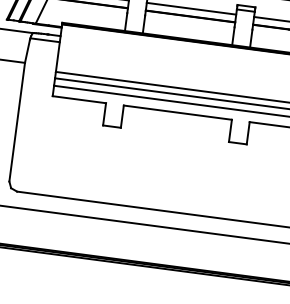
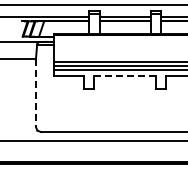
line: (178, 113) -> (125, 76), solid -> dashed
line: (16, 122) -> (35, 93), solid -> dashed

